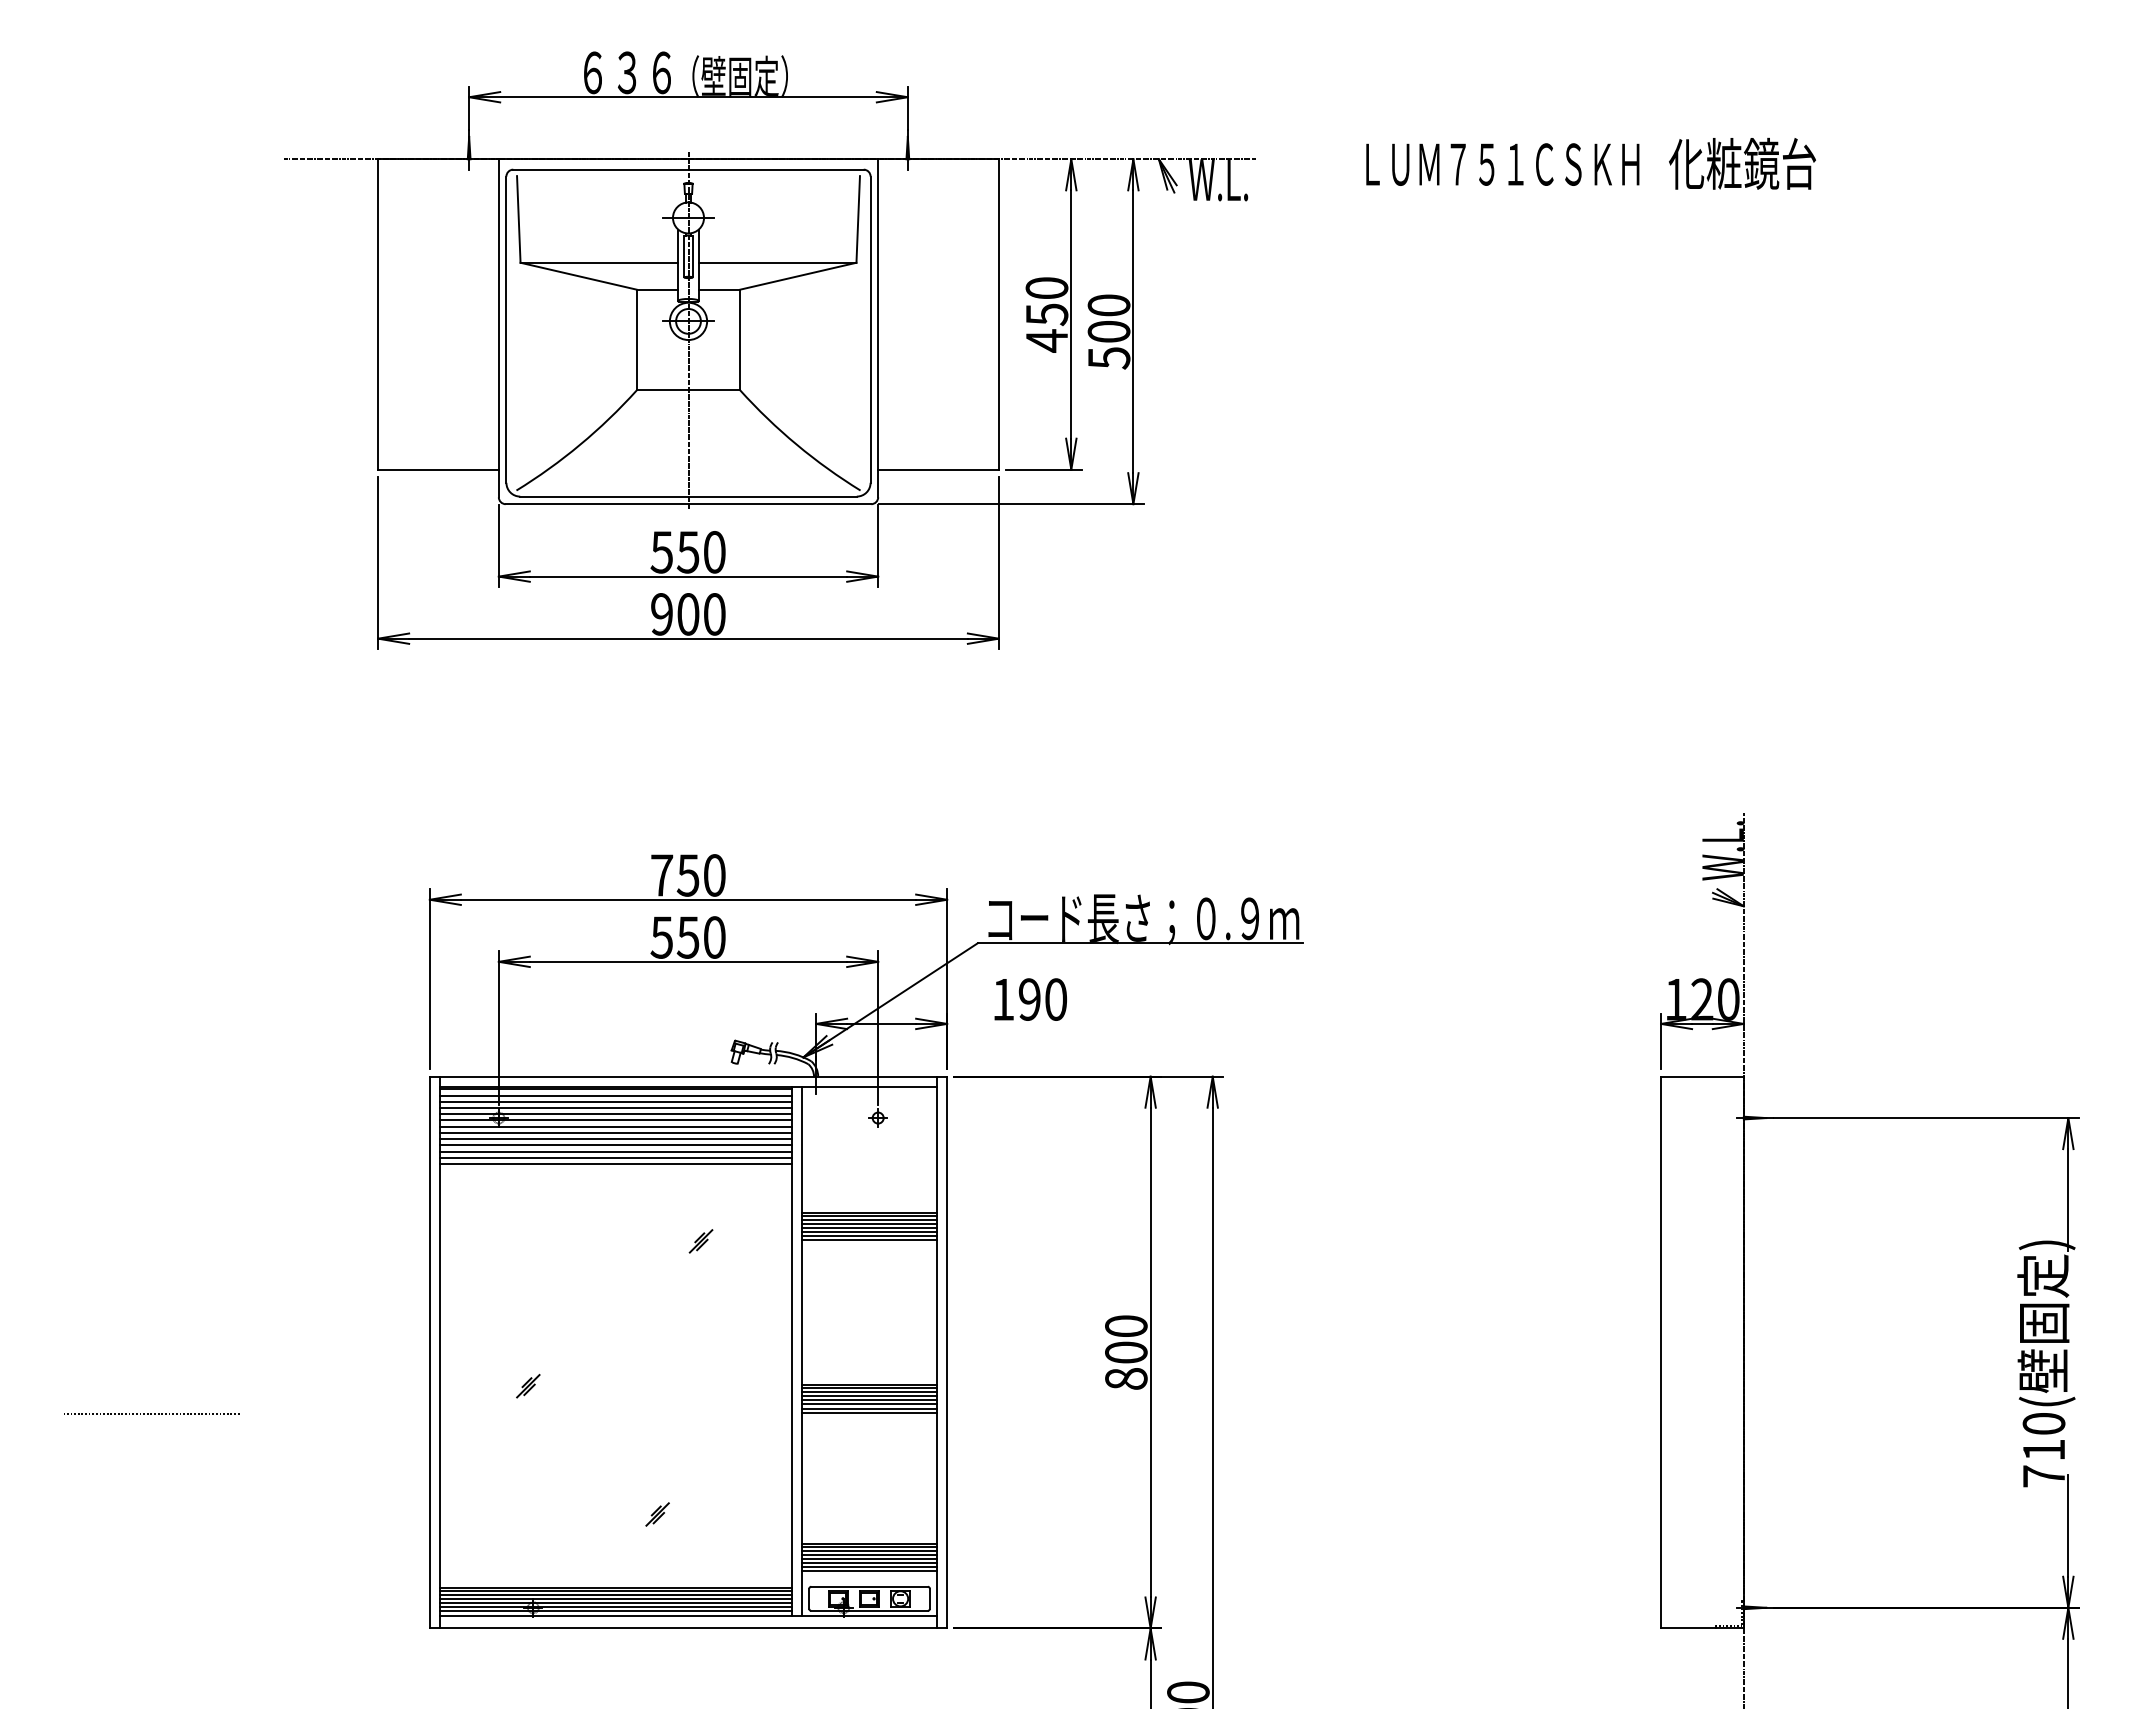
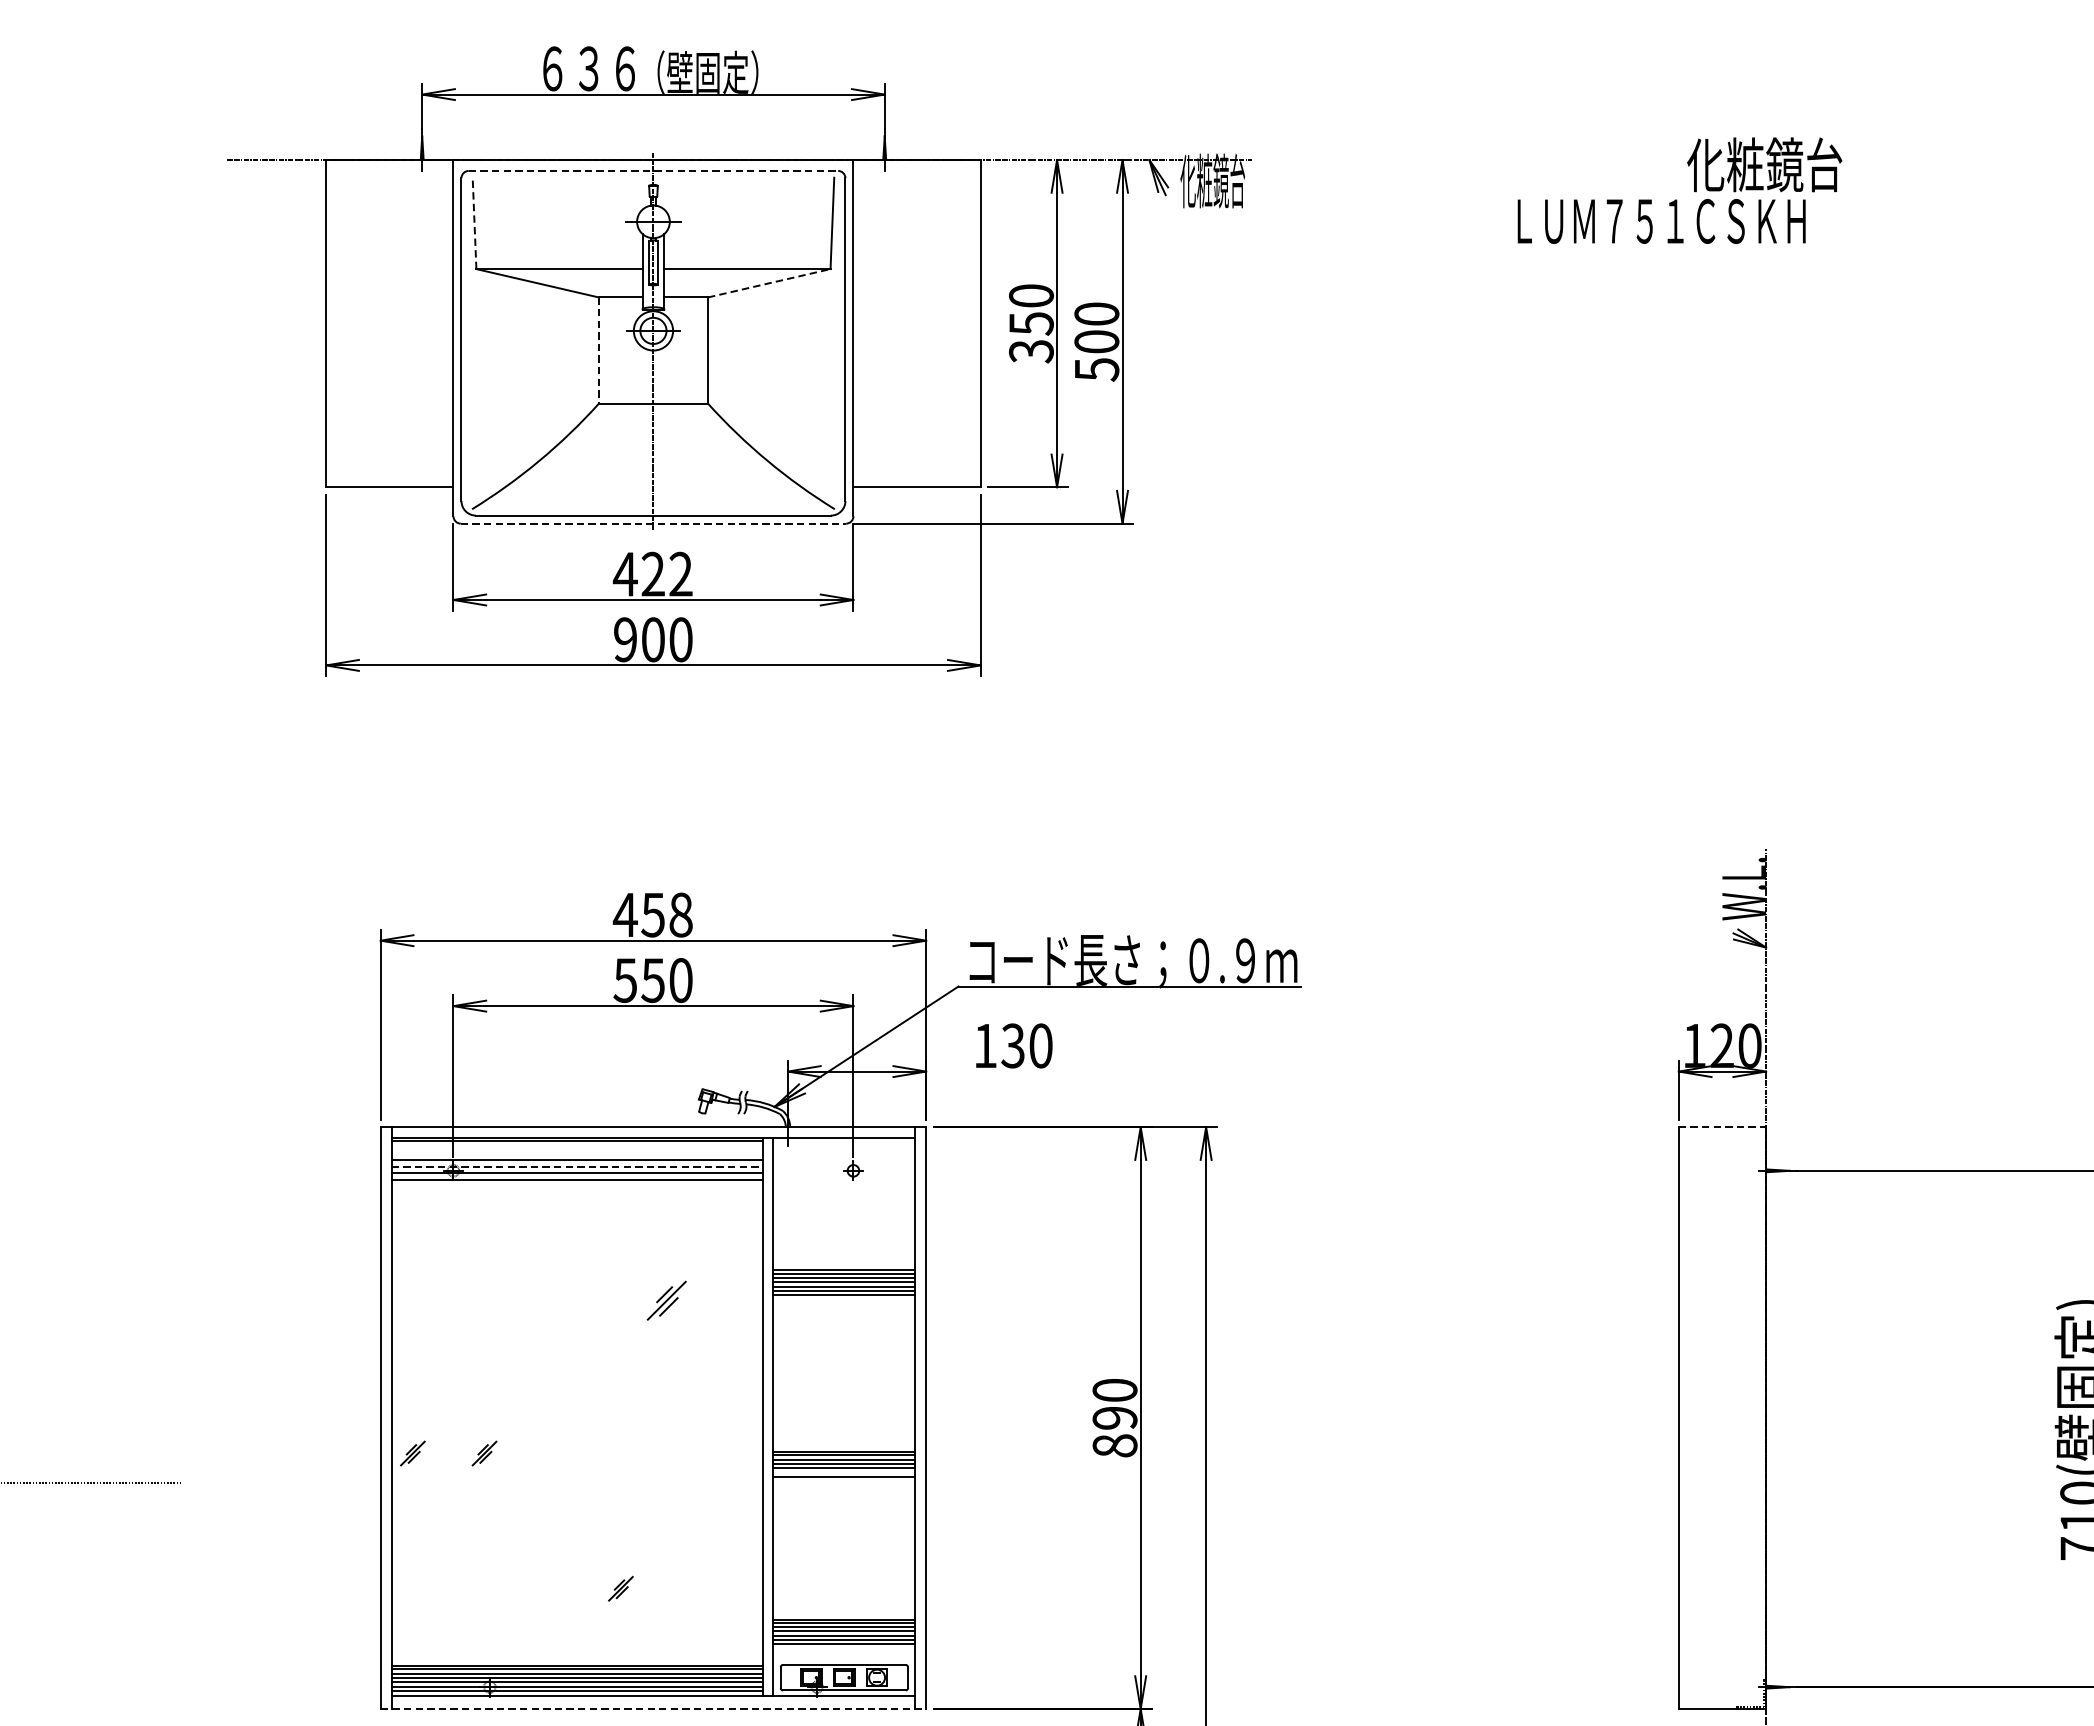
text: (1502, 164) -> (1661, 221), moved
line: (689, 169) -> (654, 170), solid -> dashed
text: (1218, 179) -> (1212, 181), W.L. -> 化粧鏡台
line: (518, 218) -> (474, 222), solid -> dashed
line: (798, 276) -> (769, 283), solid -> dashed
line: (636, 340) -> (598, 351), solid -> dashed
text: (1046, 340) -> (1030, 351), 450 -> 350
line: (688, 504) -> (653, 523), solid -> dashed
text: (687, 552) -> (652, 574), 550 -> 422
text: (687, 875) -> (652, 915), 750 -> 458
text: (1029, 999) -> (1012, 1045), 190 -> 130
line: (1702, 1076) -> (1722, 1127), solid -> dashed
line: (615, 1095) -> (576, 1147), removed
line: (615, 1101) -> (576, 1153), removed
line: (616, 1114) -> (577, 1167), solid -> dashed
line: (615, 1132) -> (576, 1186), removed
line: (615, 1139) -> (576, 1193), removed
line: (615, 1145) -> (576, 1199), removed
line: (615, 1152) -> (576, 1207), removed
line: (615, 1157) -> (576, 1212), removed
line: (615, 1163) -> (576, 1218), removed
line: (869, 1240) -> (844, 1299), removed
part: (700, 1241) -> (666, 1300), size x1.6
text: (1126, 1352) -> (1115, 1418), 800 -> 890
part: (460, 1385) -> (413, 1452), added
line: (869, 1404) -> (844, 1472), removed
line: (869, 1412) -> (844, 1481), removed
line: (869, 1571) -> (844, 1648), removed
line: (688, 1628) -> (653, 1708), solid -> dashed

